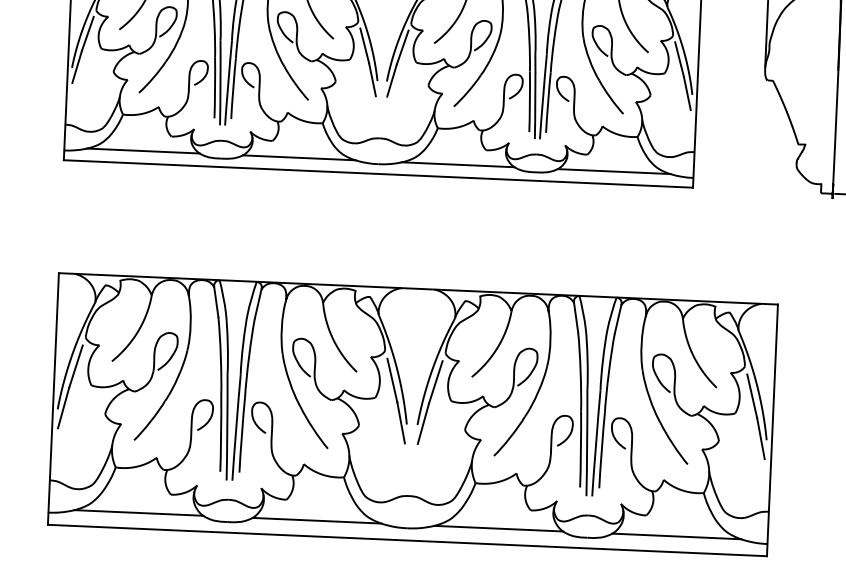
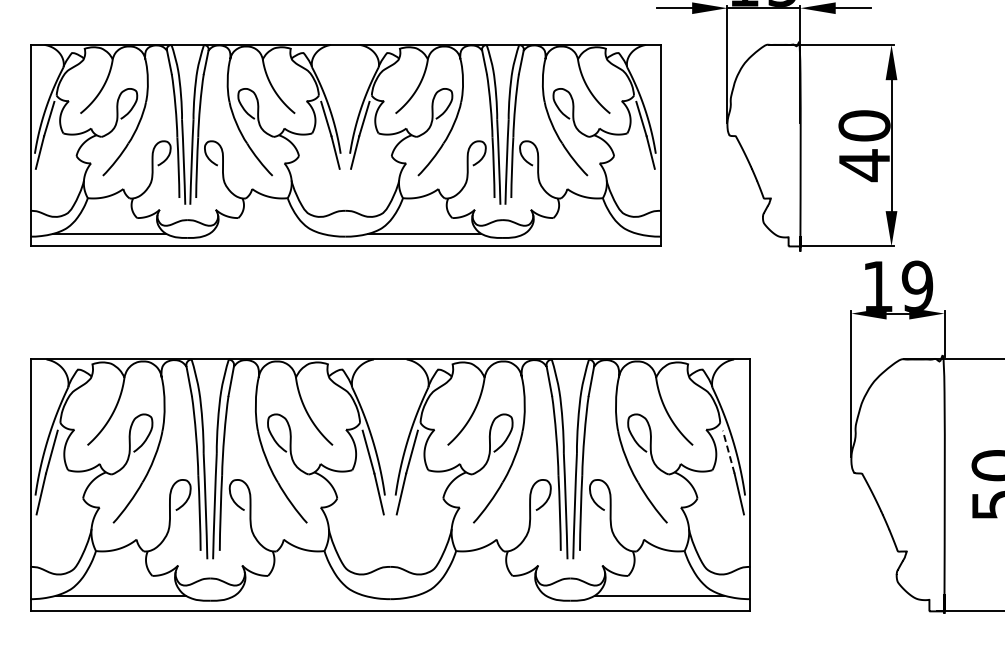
line: (298, 157) -> (265, 233), removed
line: (613, 171) -> (580, 233), removed
line: (751, 395) -> (728, 451), solid -> dashed
line: (317, 520) -> (299, 595), removed
line: (497, 528) -> (480, 595), removed

